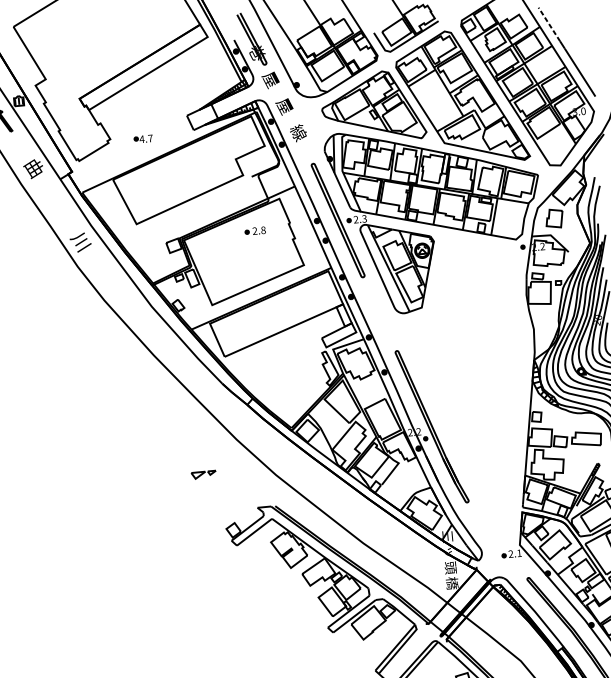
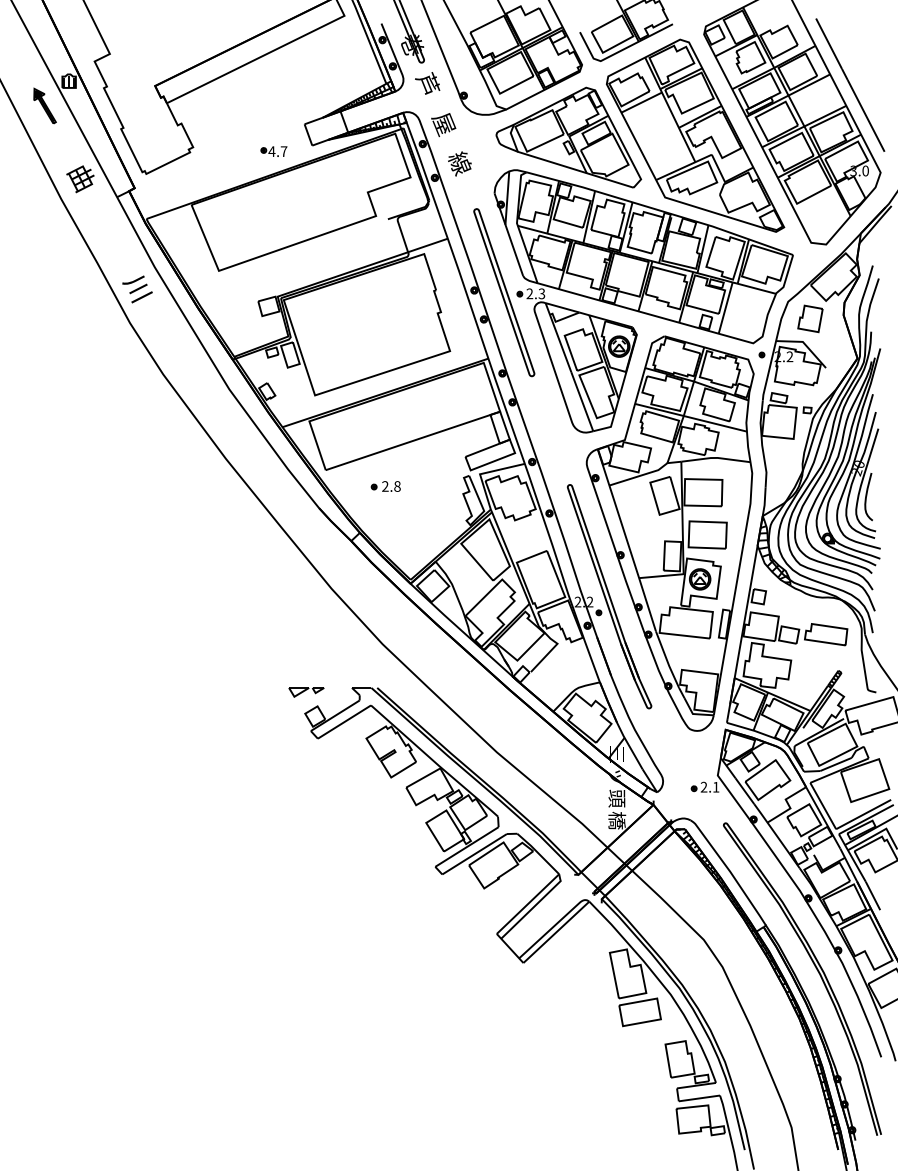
line: (548, 24) -> (828, 43), dashed -> solid
text: (270, 79) -> (427, 84), 屋 -> 芦
part: (143, 139) -> (273, 151), moved
part: (255, 231) -> (385, 486), moved
part: (469, 378) -> (669, 533), added
part: (203, 475) -> (306, 692), moved

